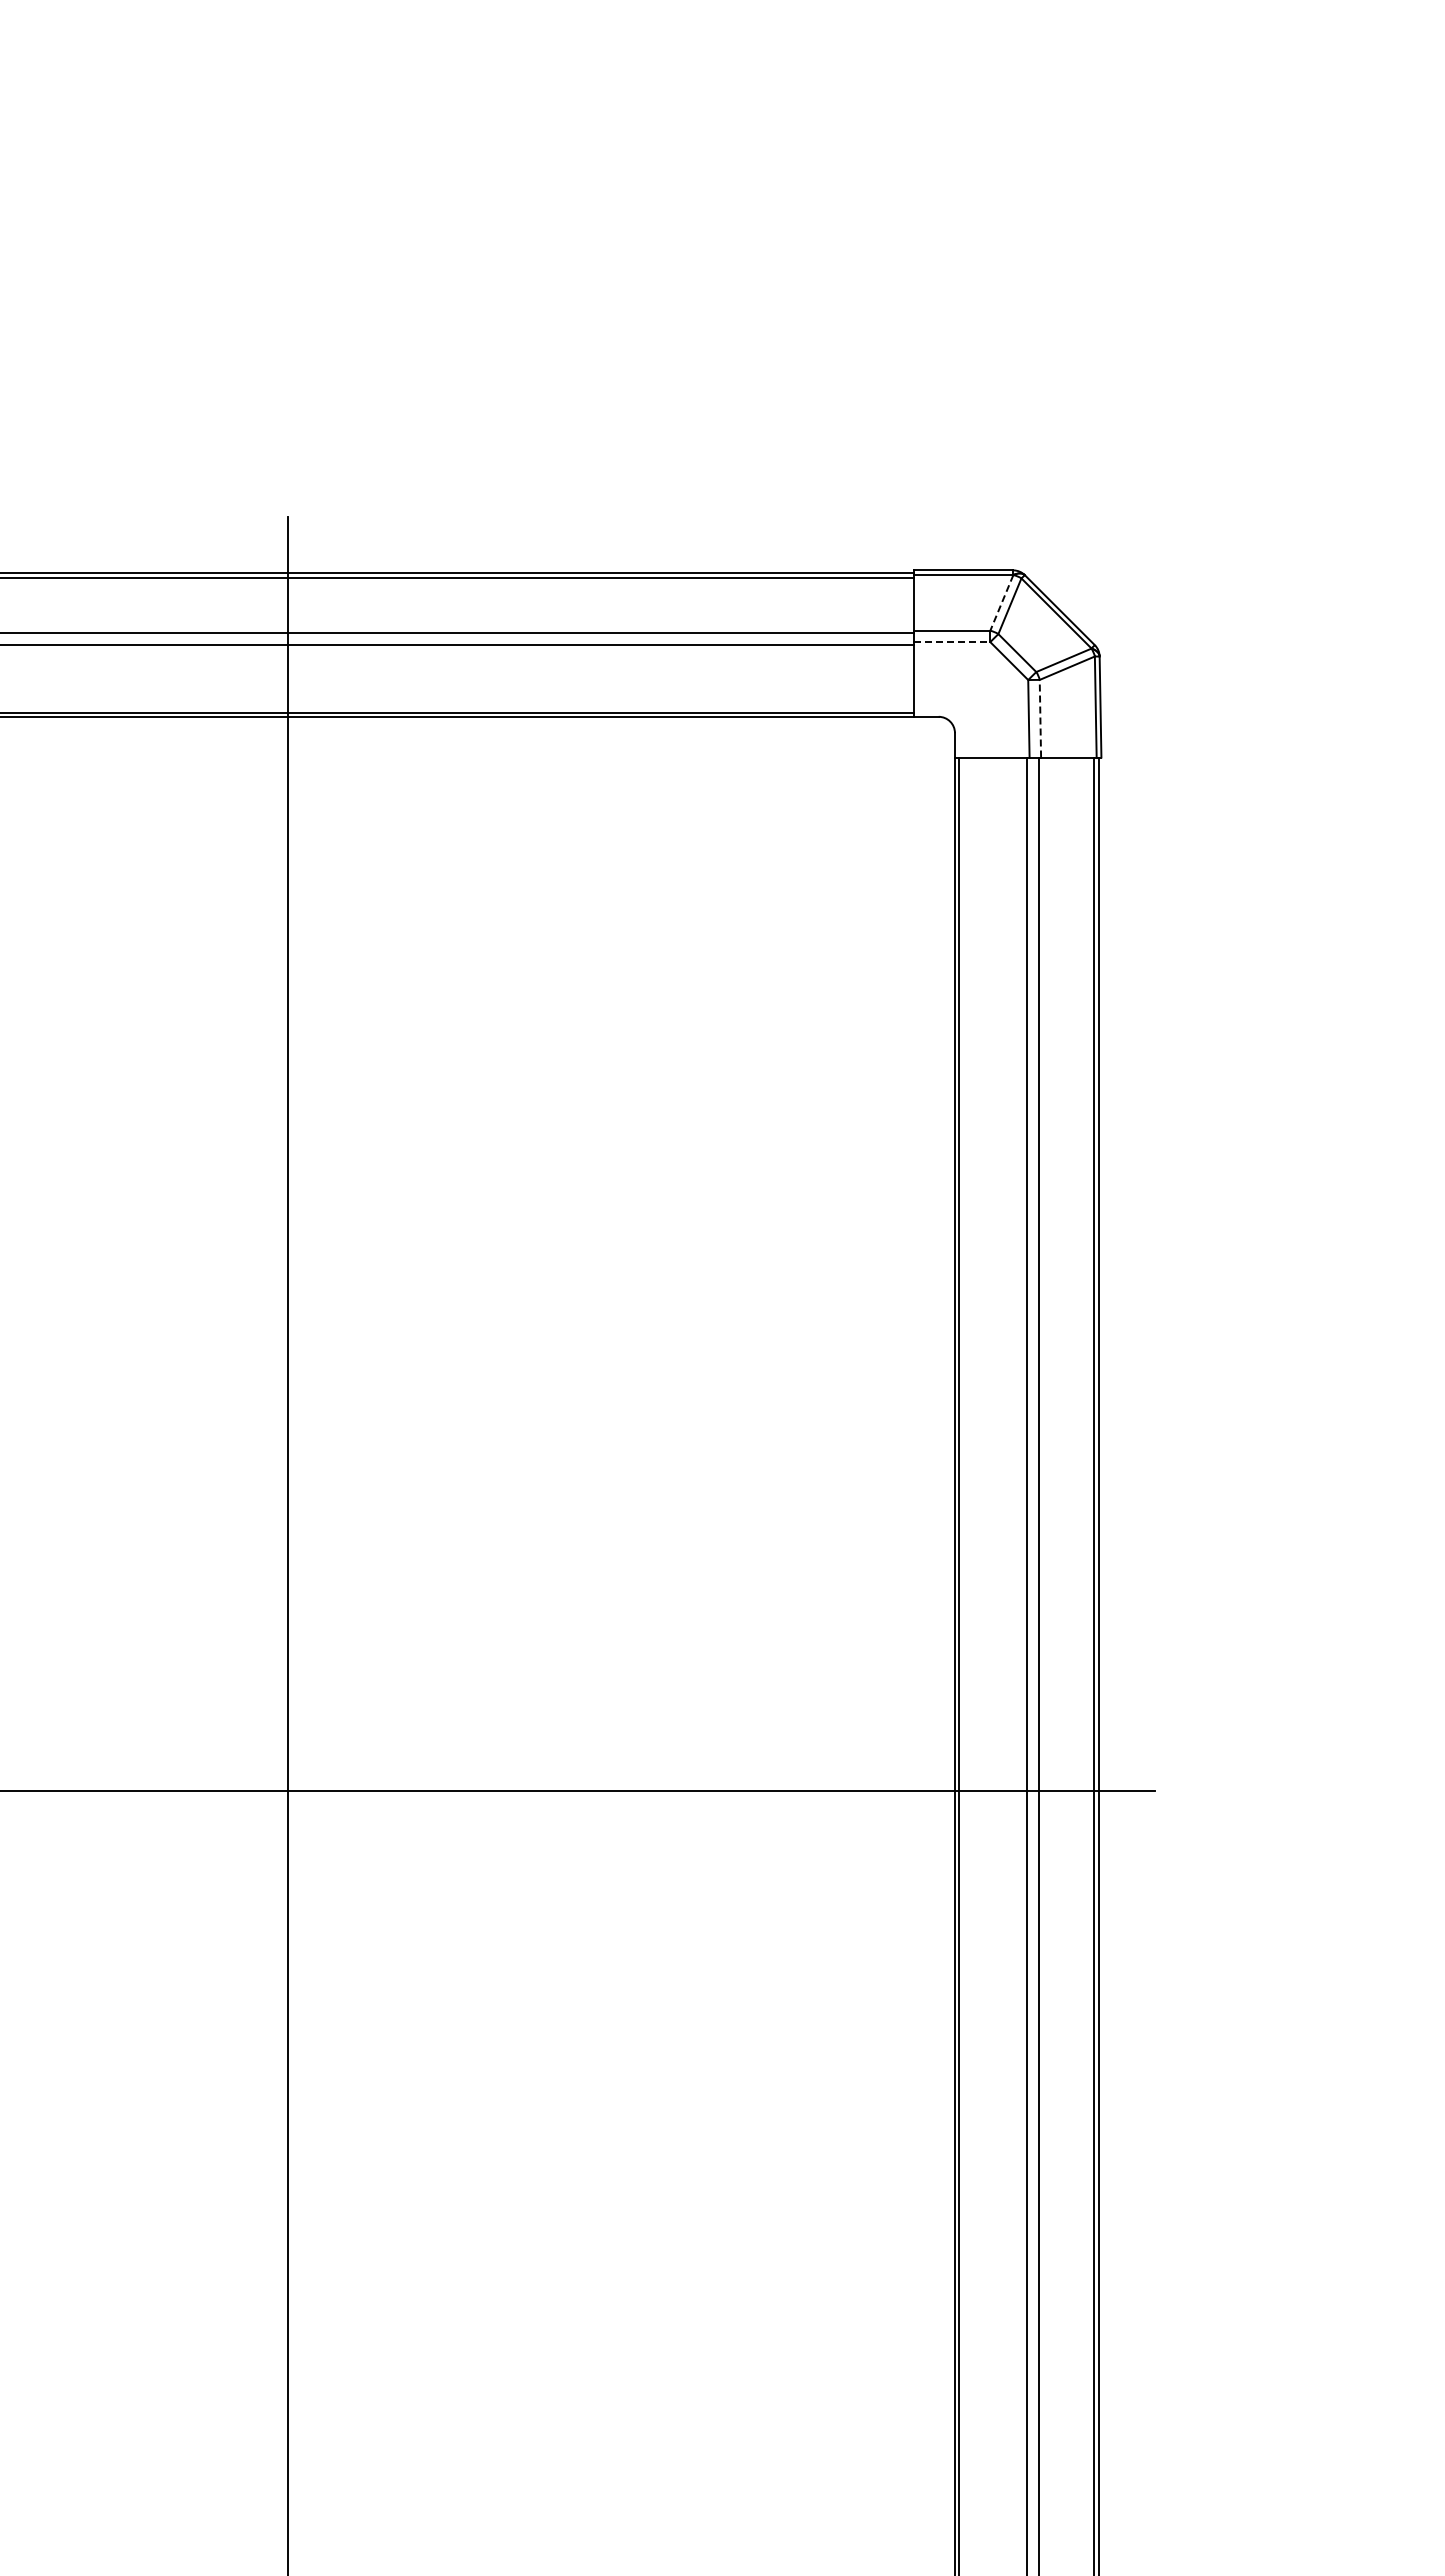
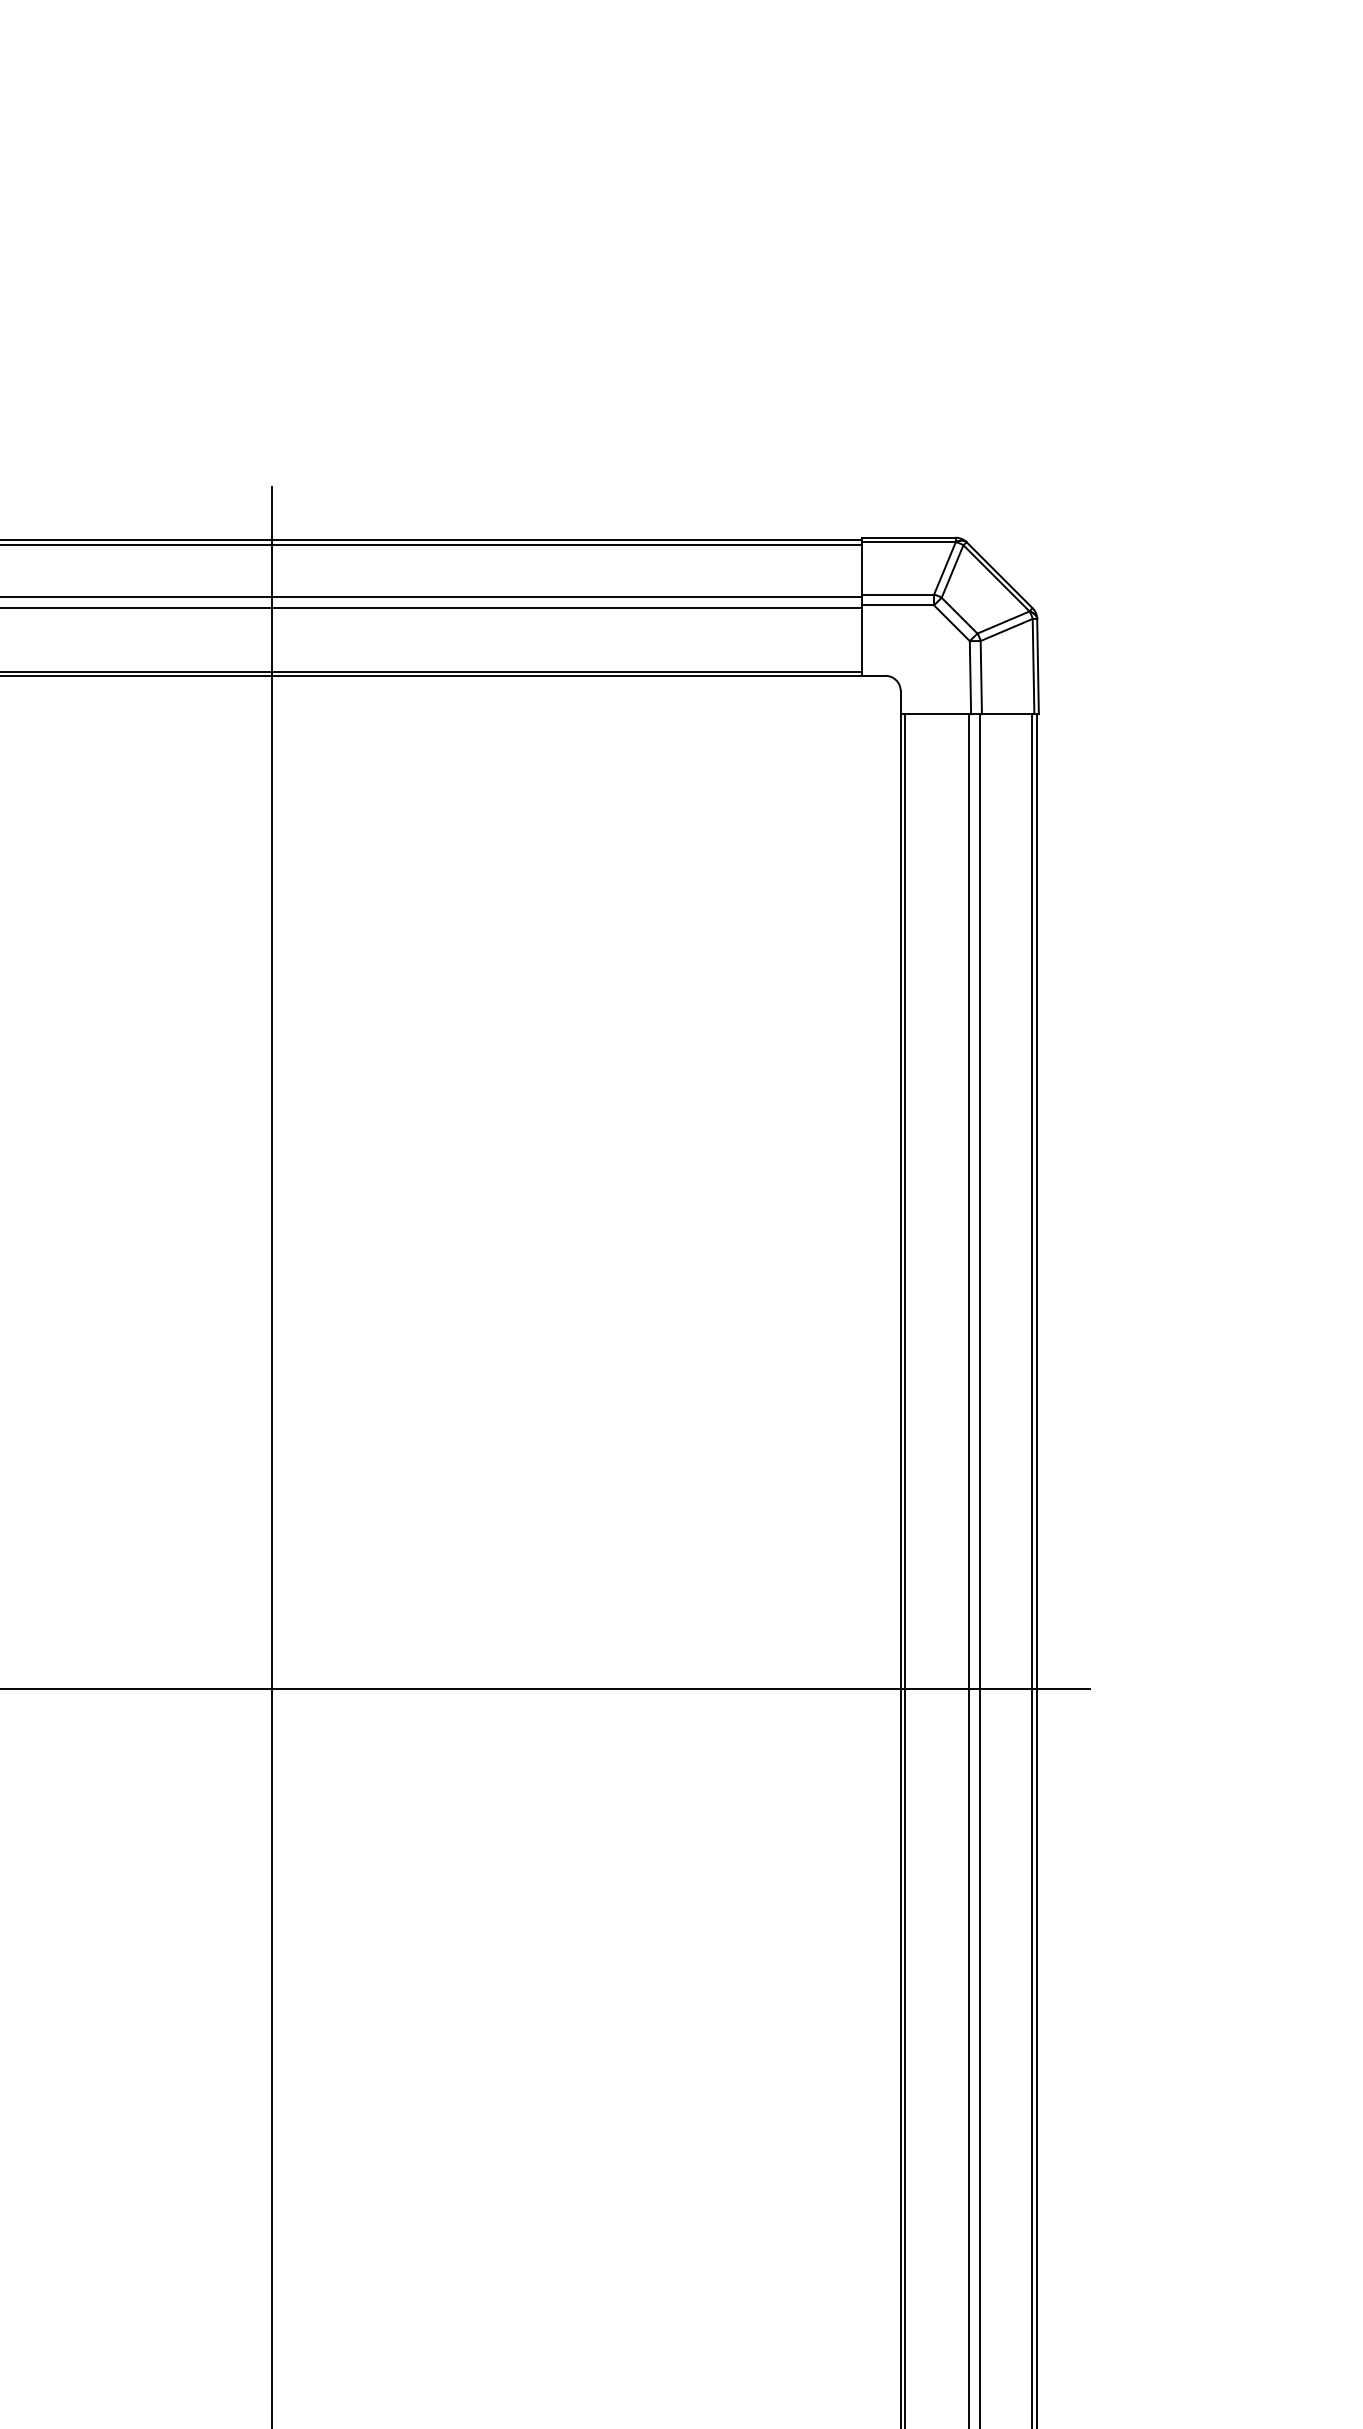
line: (1001, 603) -> (944, 568), dashed -> solid
line: (952, 642) -> (898, 605), dashed -> solid
line: (1040, 718) -> (981, 677), dashed -> solid

